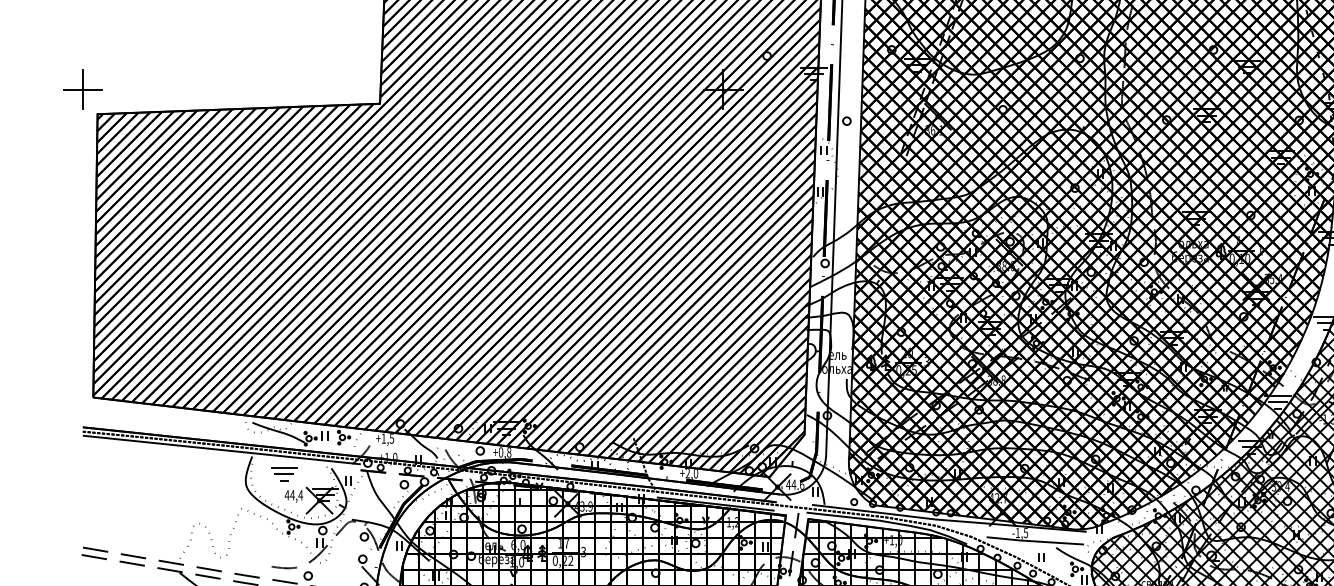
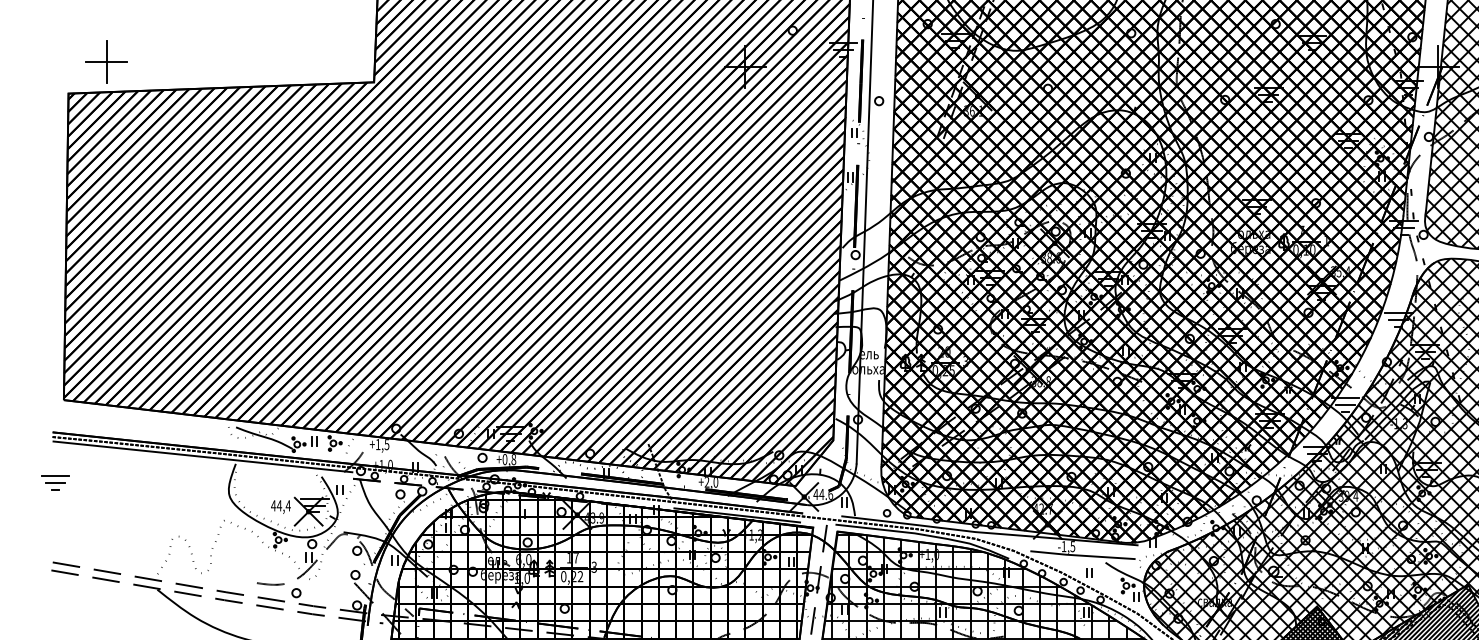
part: (82, 89) -> (106, 61), moved
part: (284, 473) -> (55, 482), moved

